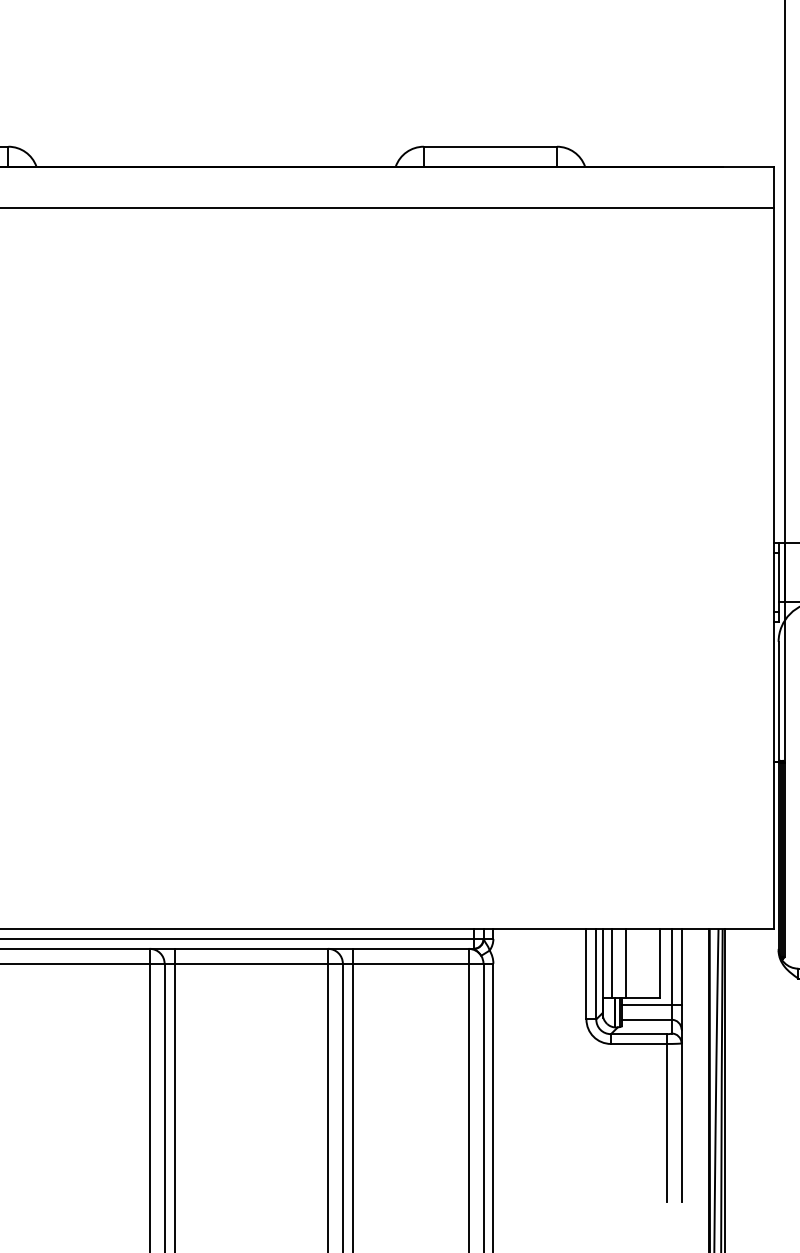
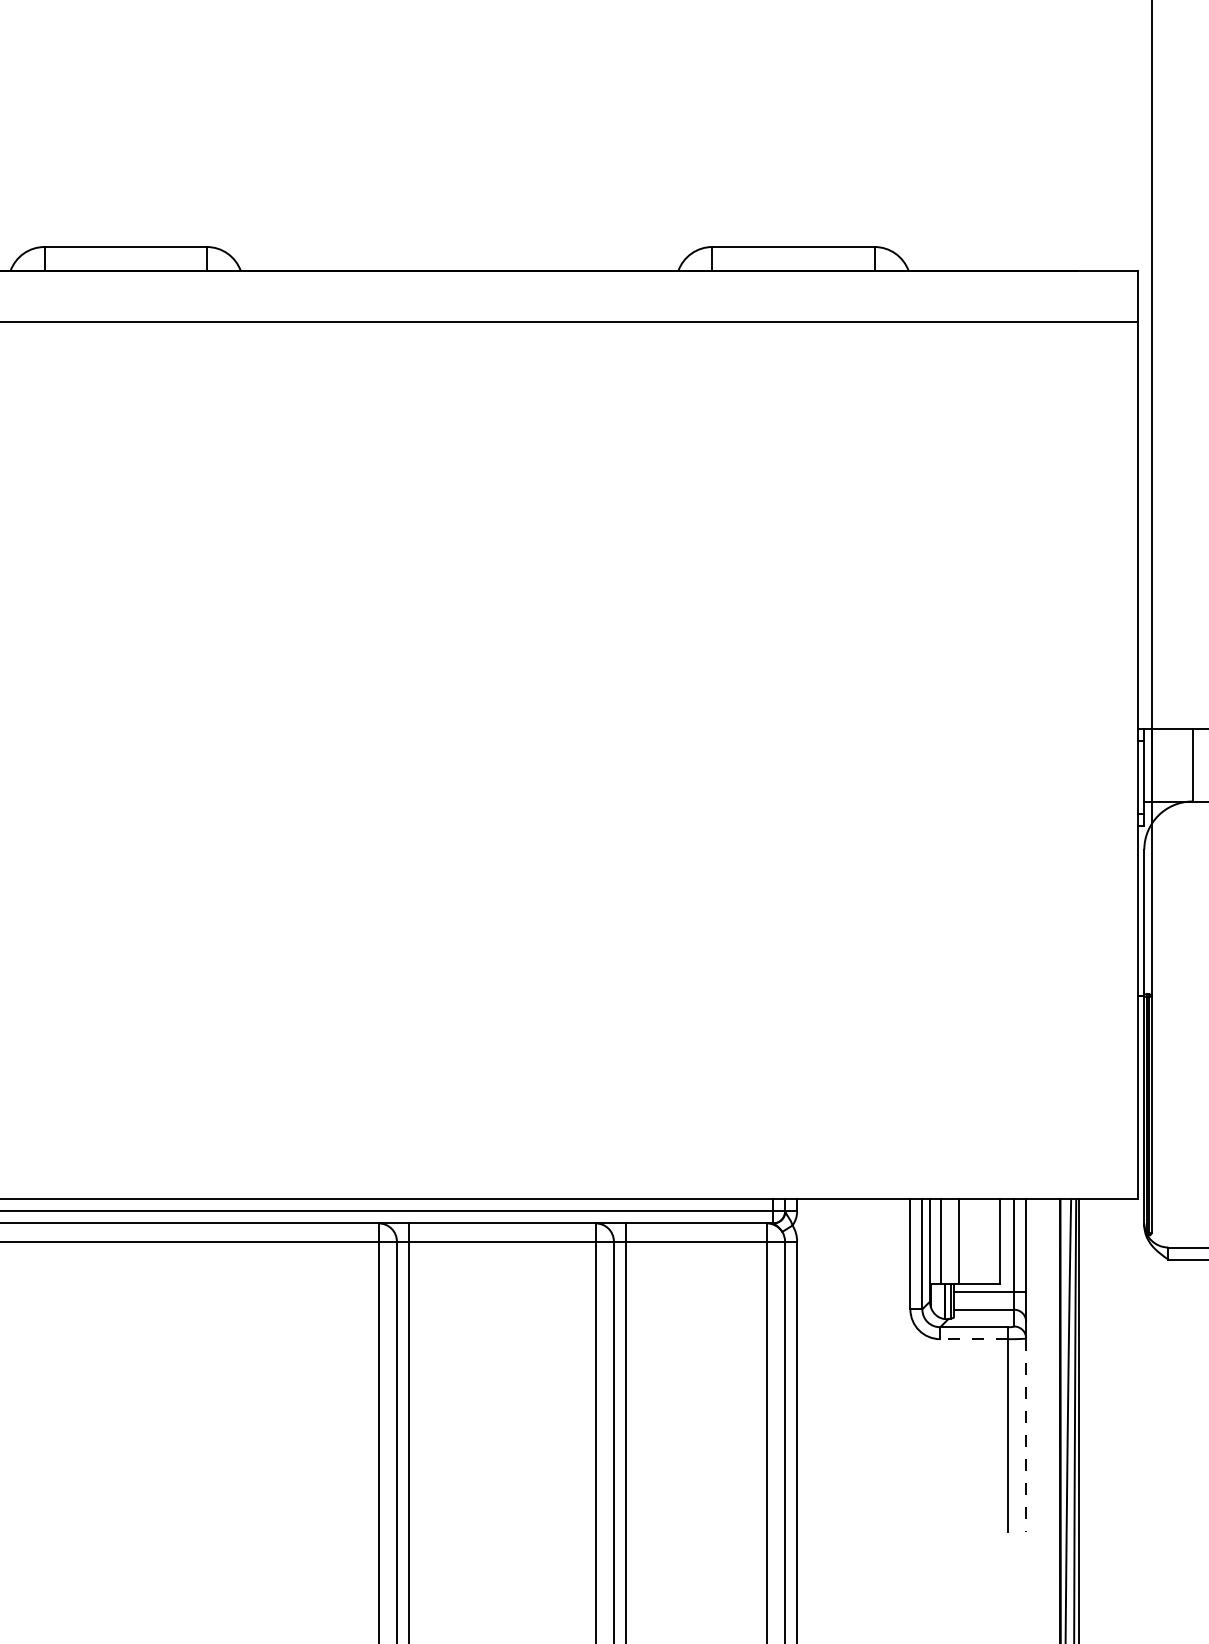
line: (639, 1044) -> (974, 1339), solid -> dashed
line: (681, 1123) -> (1026, 1435), solid -> dashed

